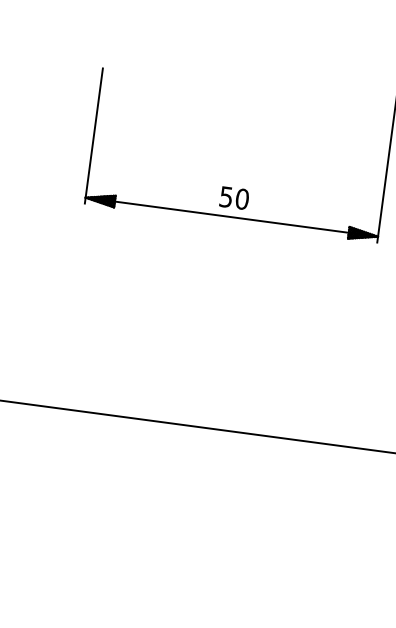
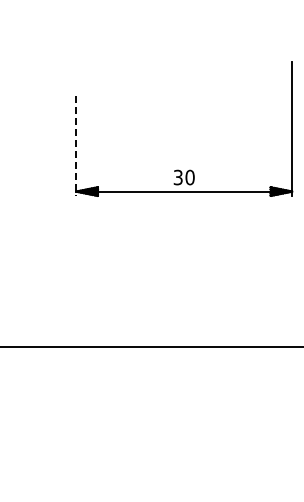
line: (94, 136) -> (76, 146), solid -> dashed
text: (226, 195) -> (178, 176), 50 -> 30

